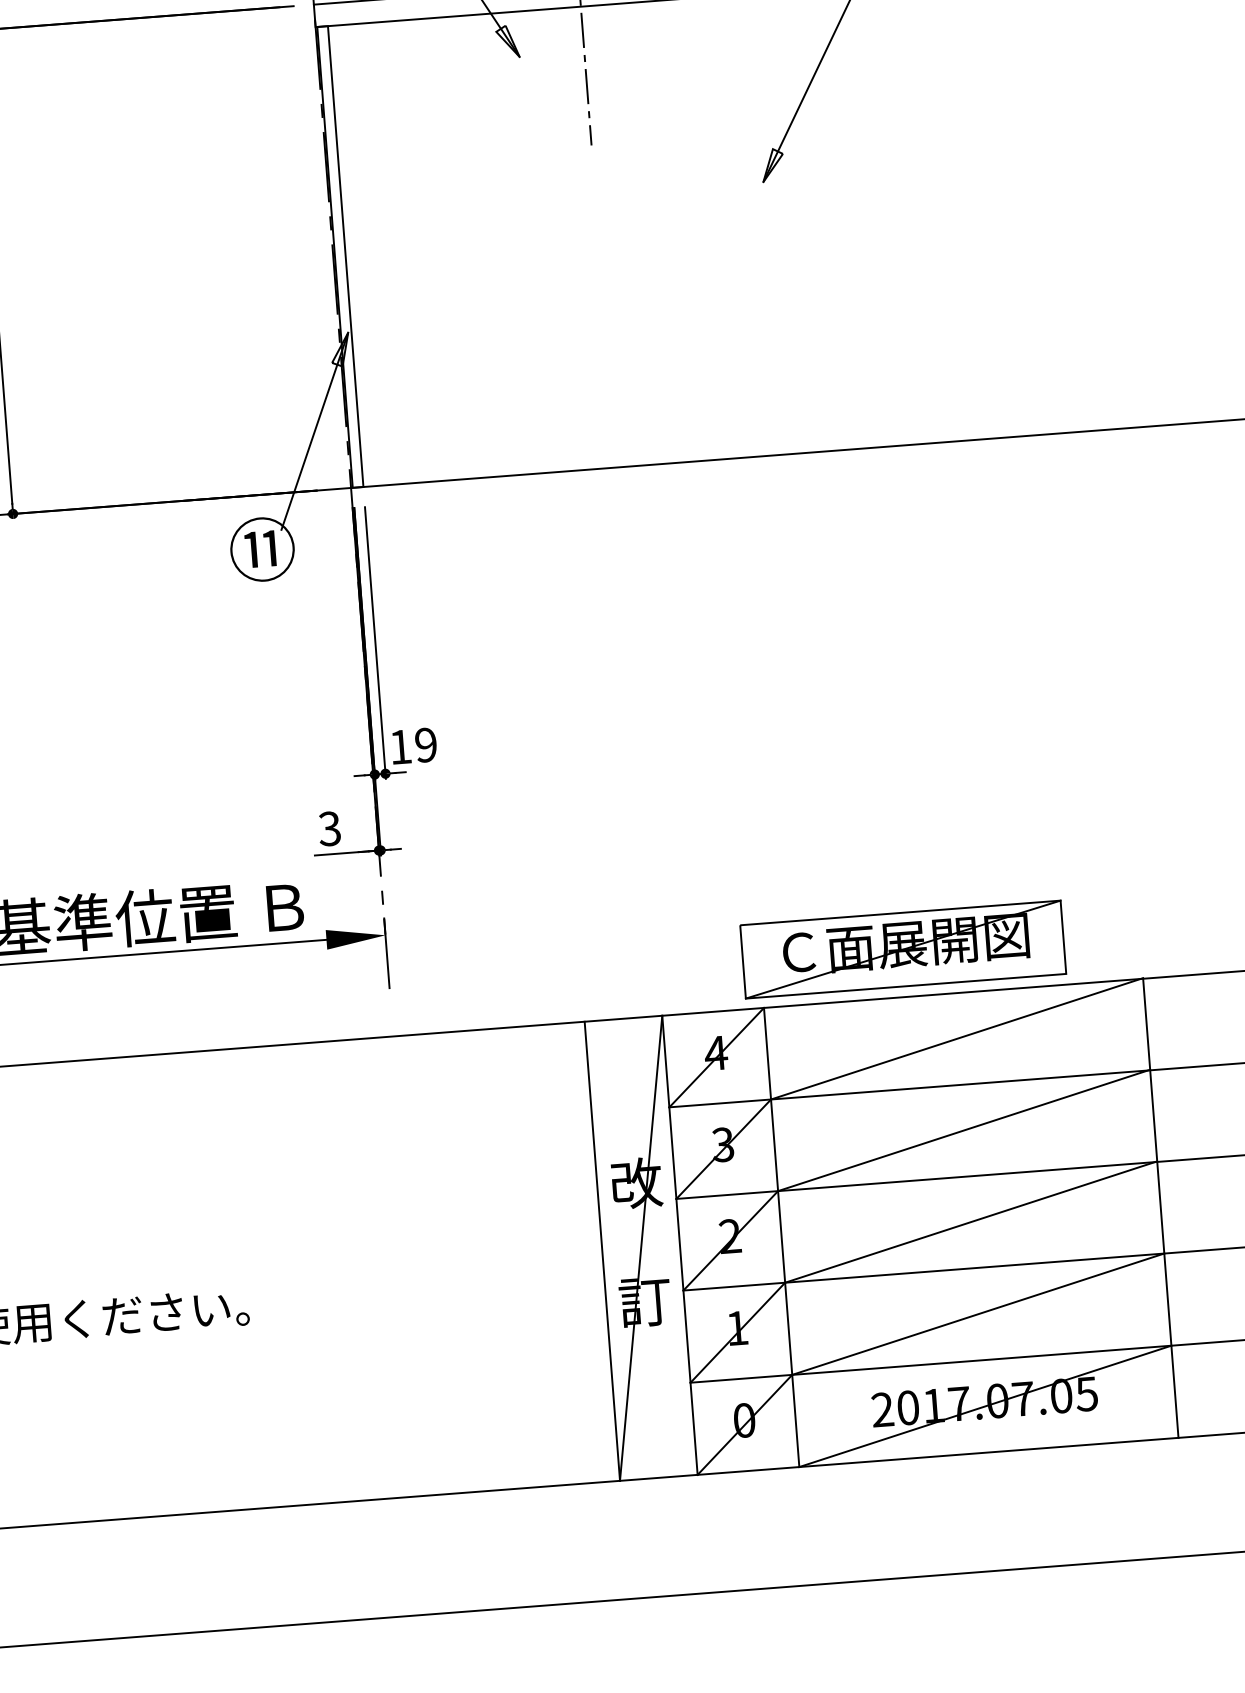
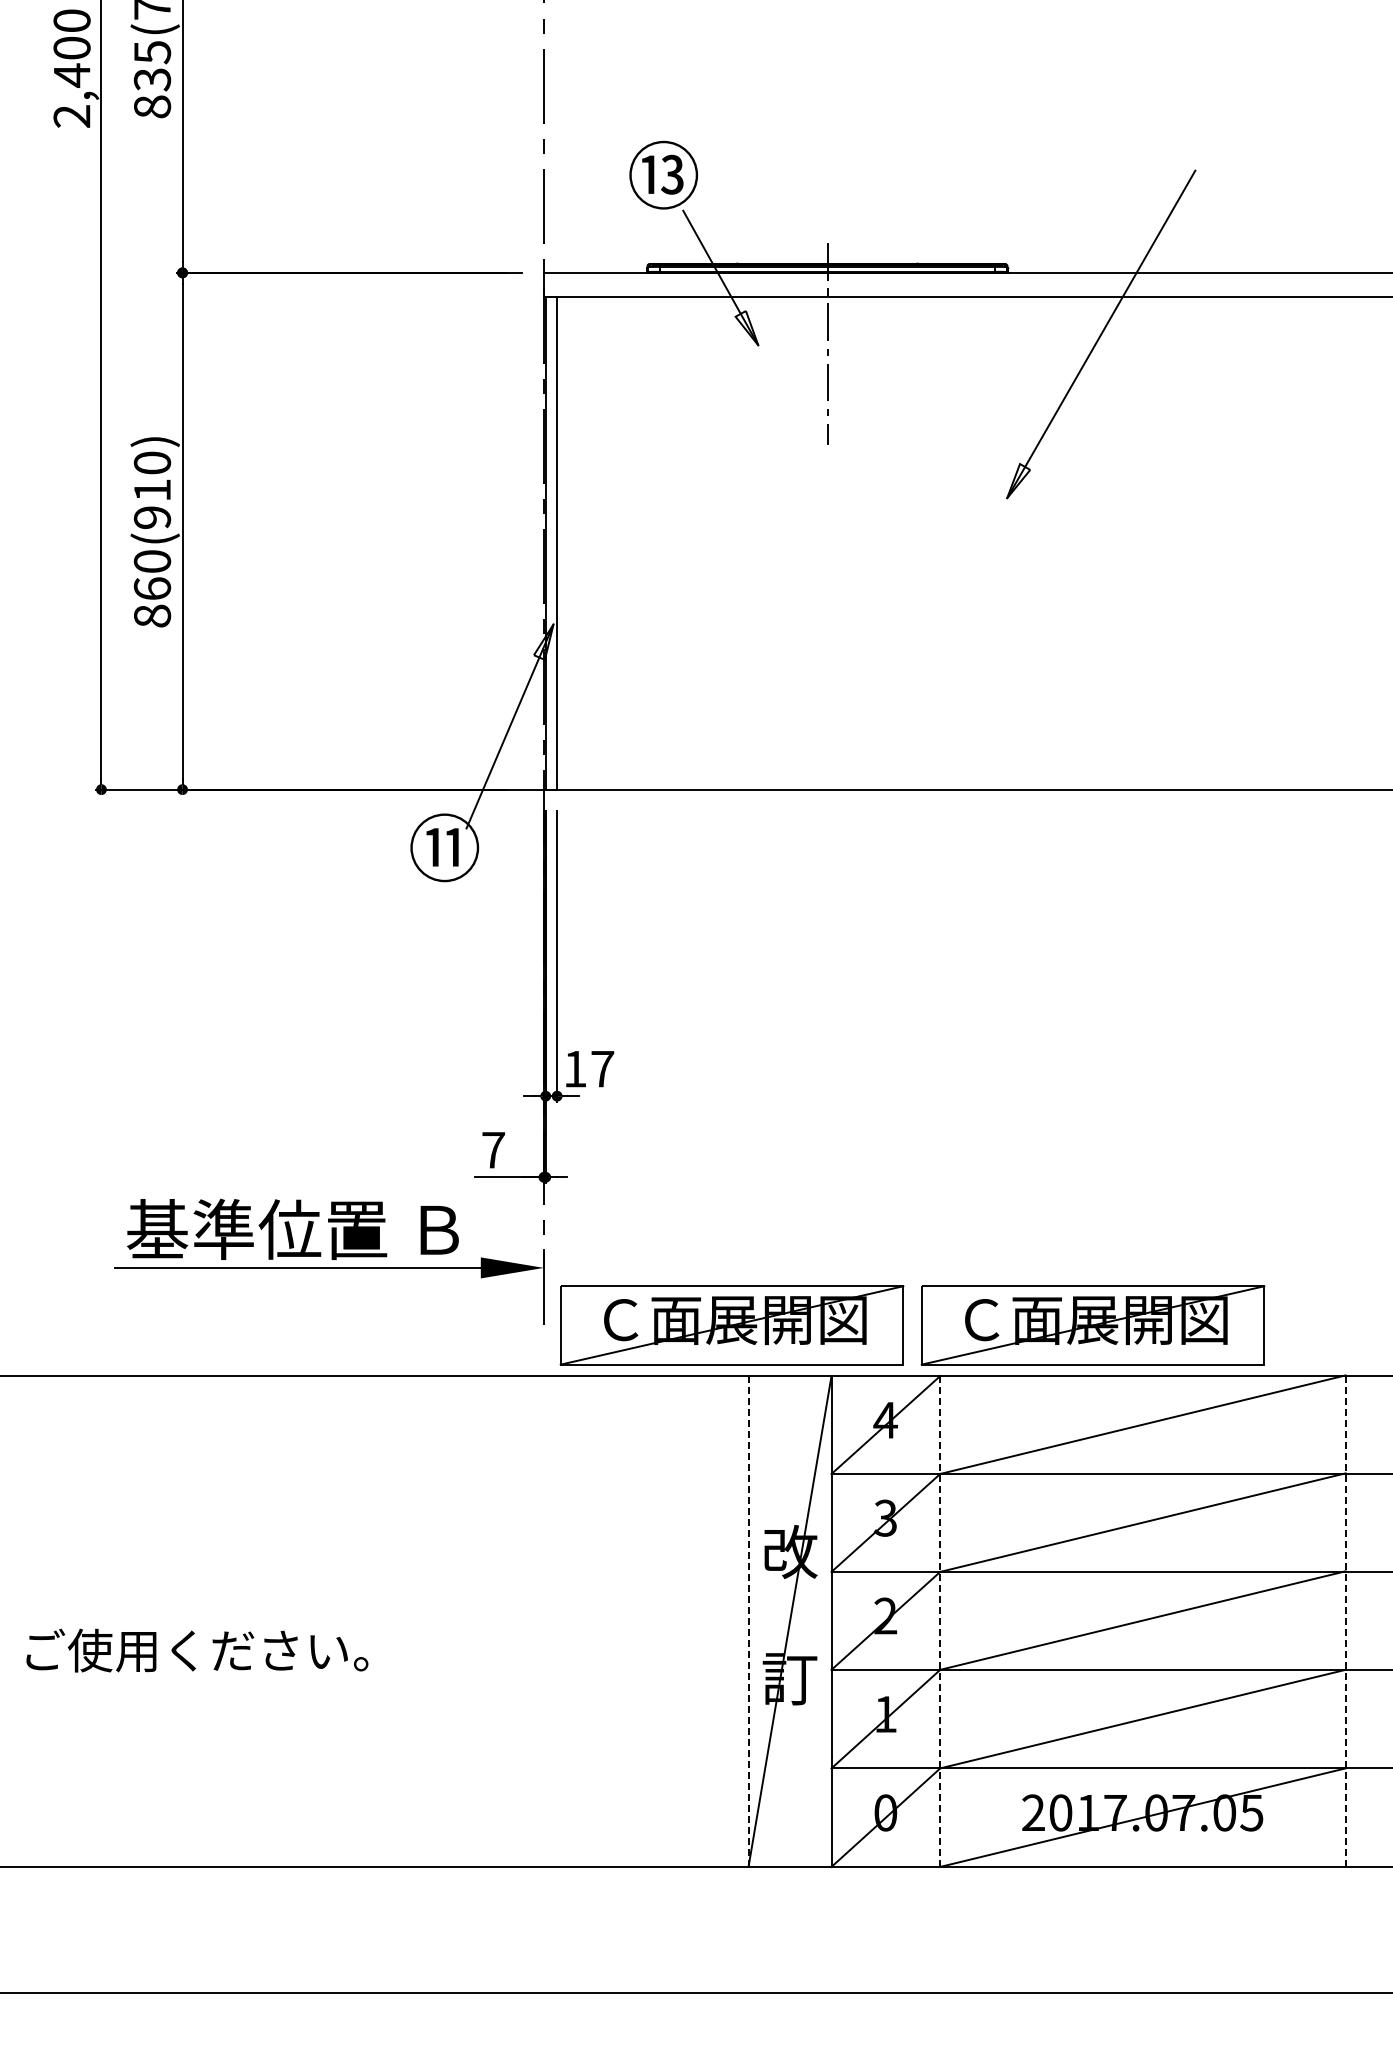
text: (425, 744) -> (602, 1068), 19 -> 17
text: (328, 828) -> (492, 1149), 3 -> 7
part: (565, 975) -> (731, 1325), added
line: (1160, 1208) -> (1345, 1621), solid -> dashed
line: (781, 1237) -> (940, 1621), solid -> dashed
line: (602, 1251) -> (748, 1621), solid -> dashed

